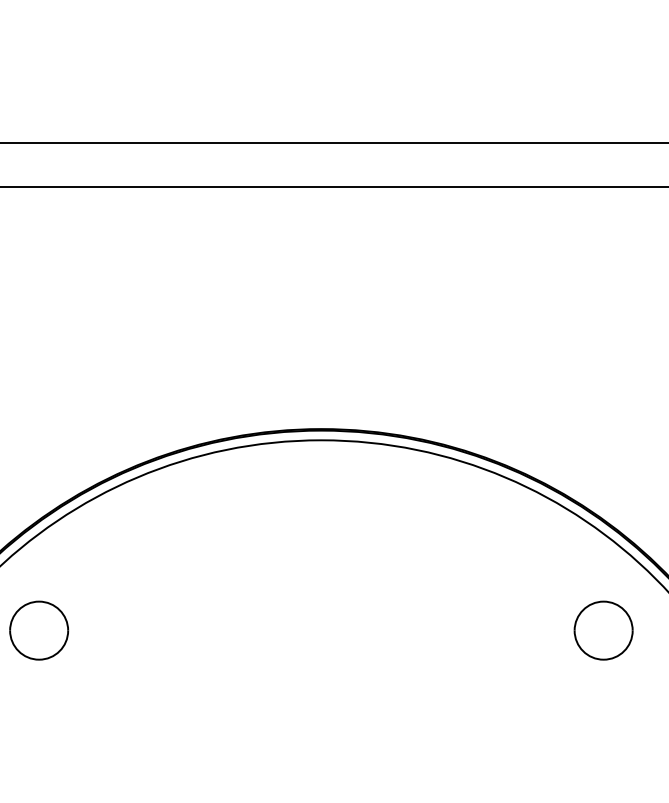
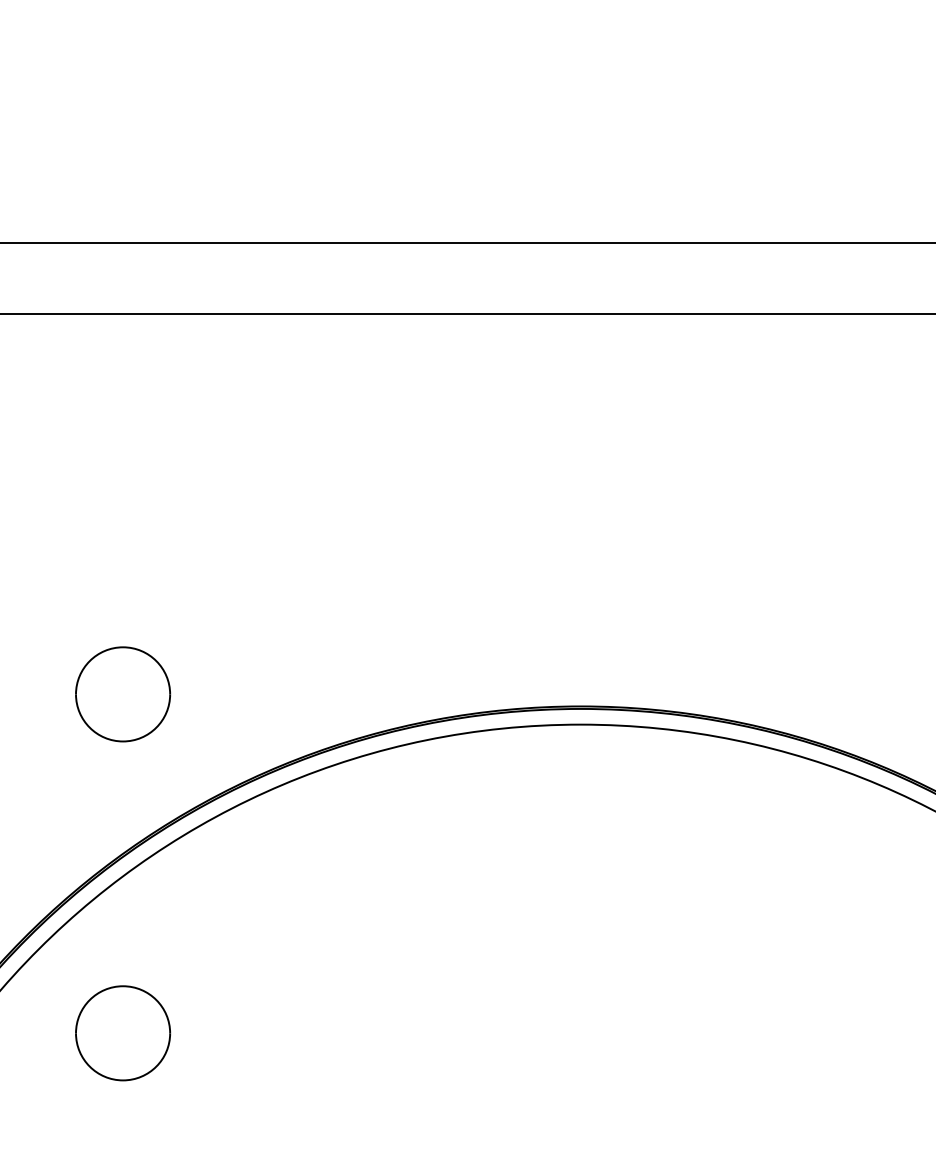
part: (39, 421) -> (123, 694), added

